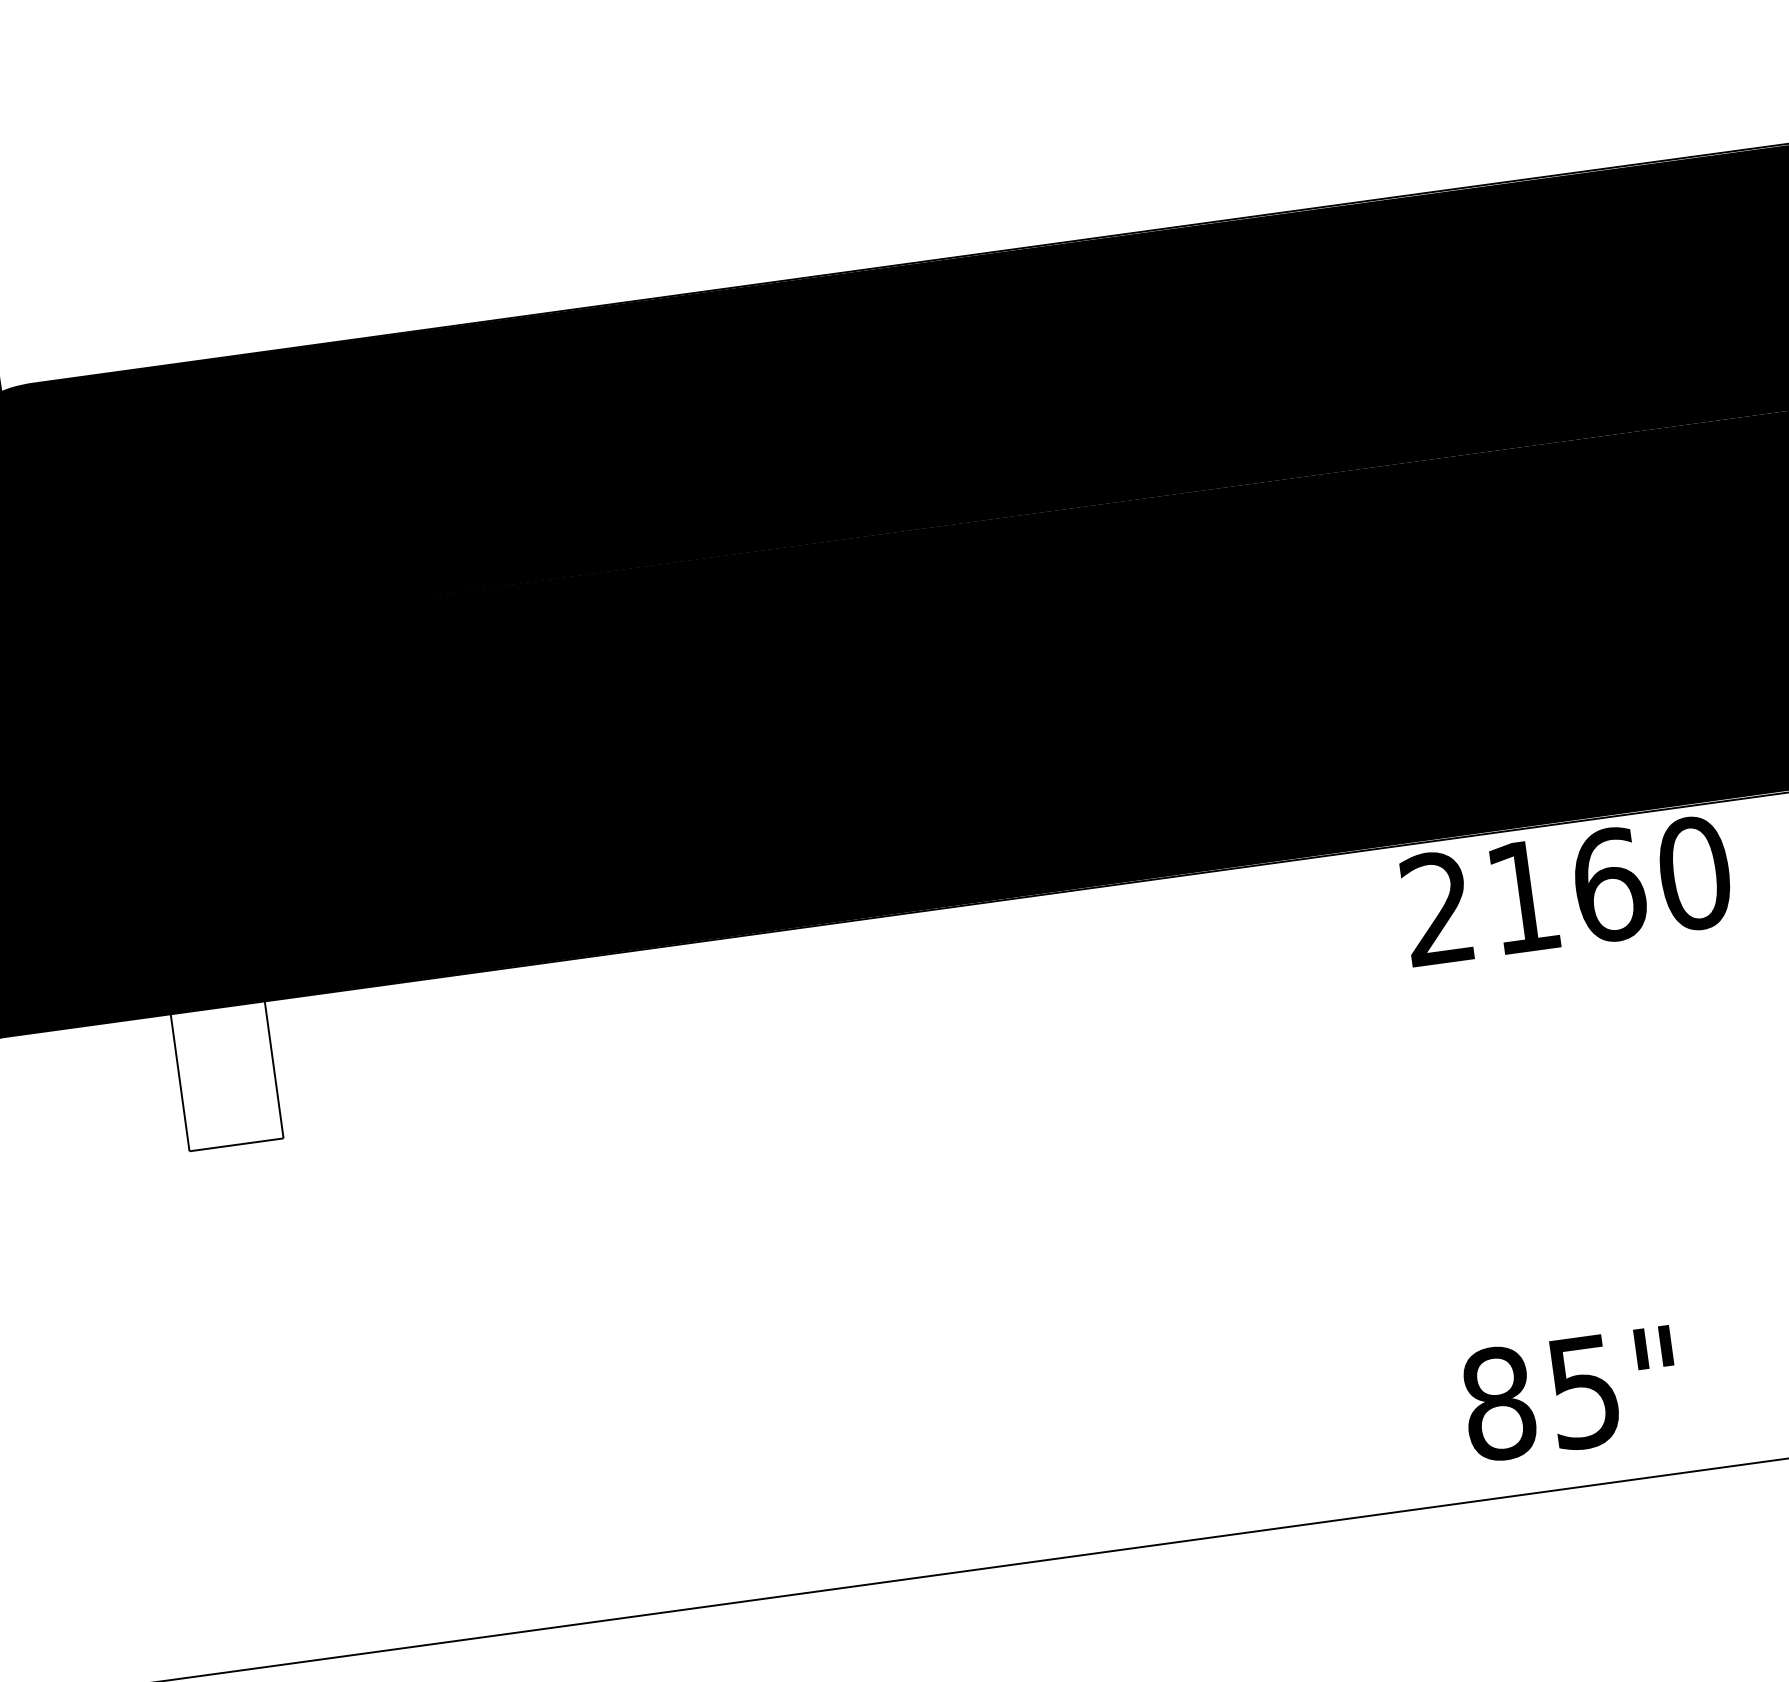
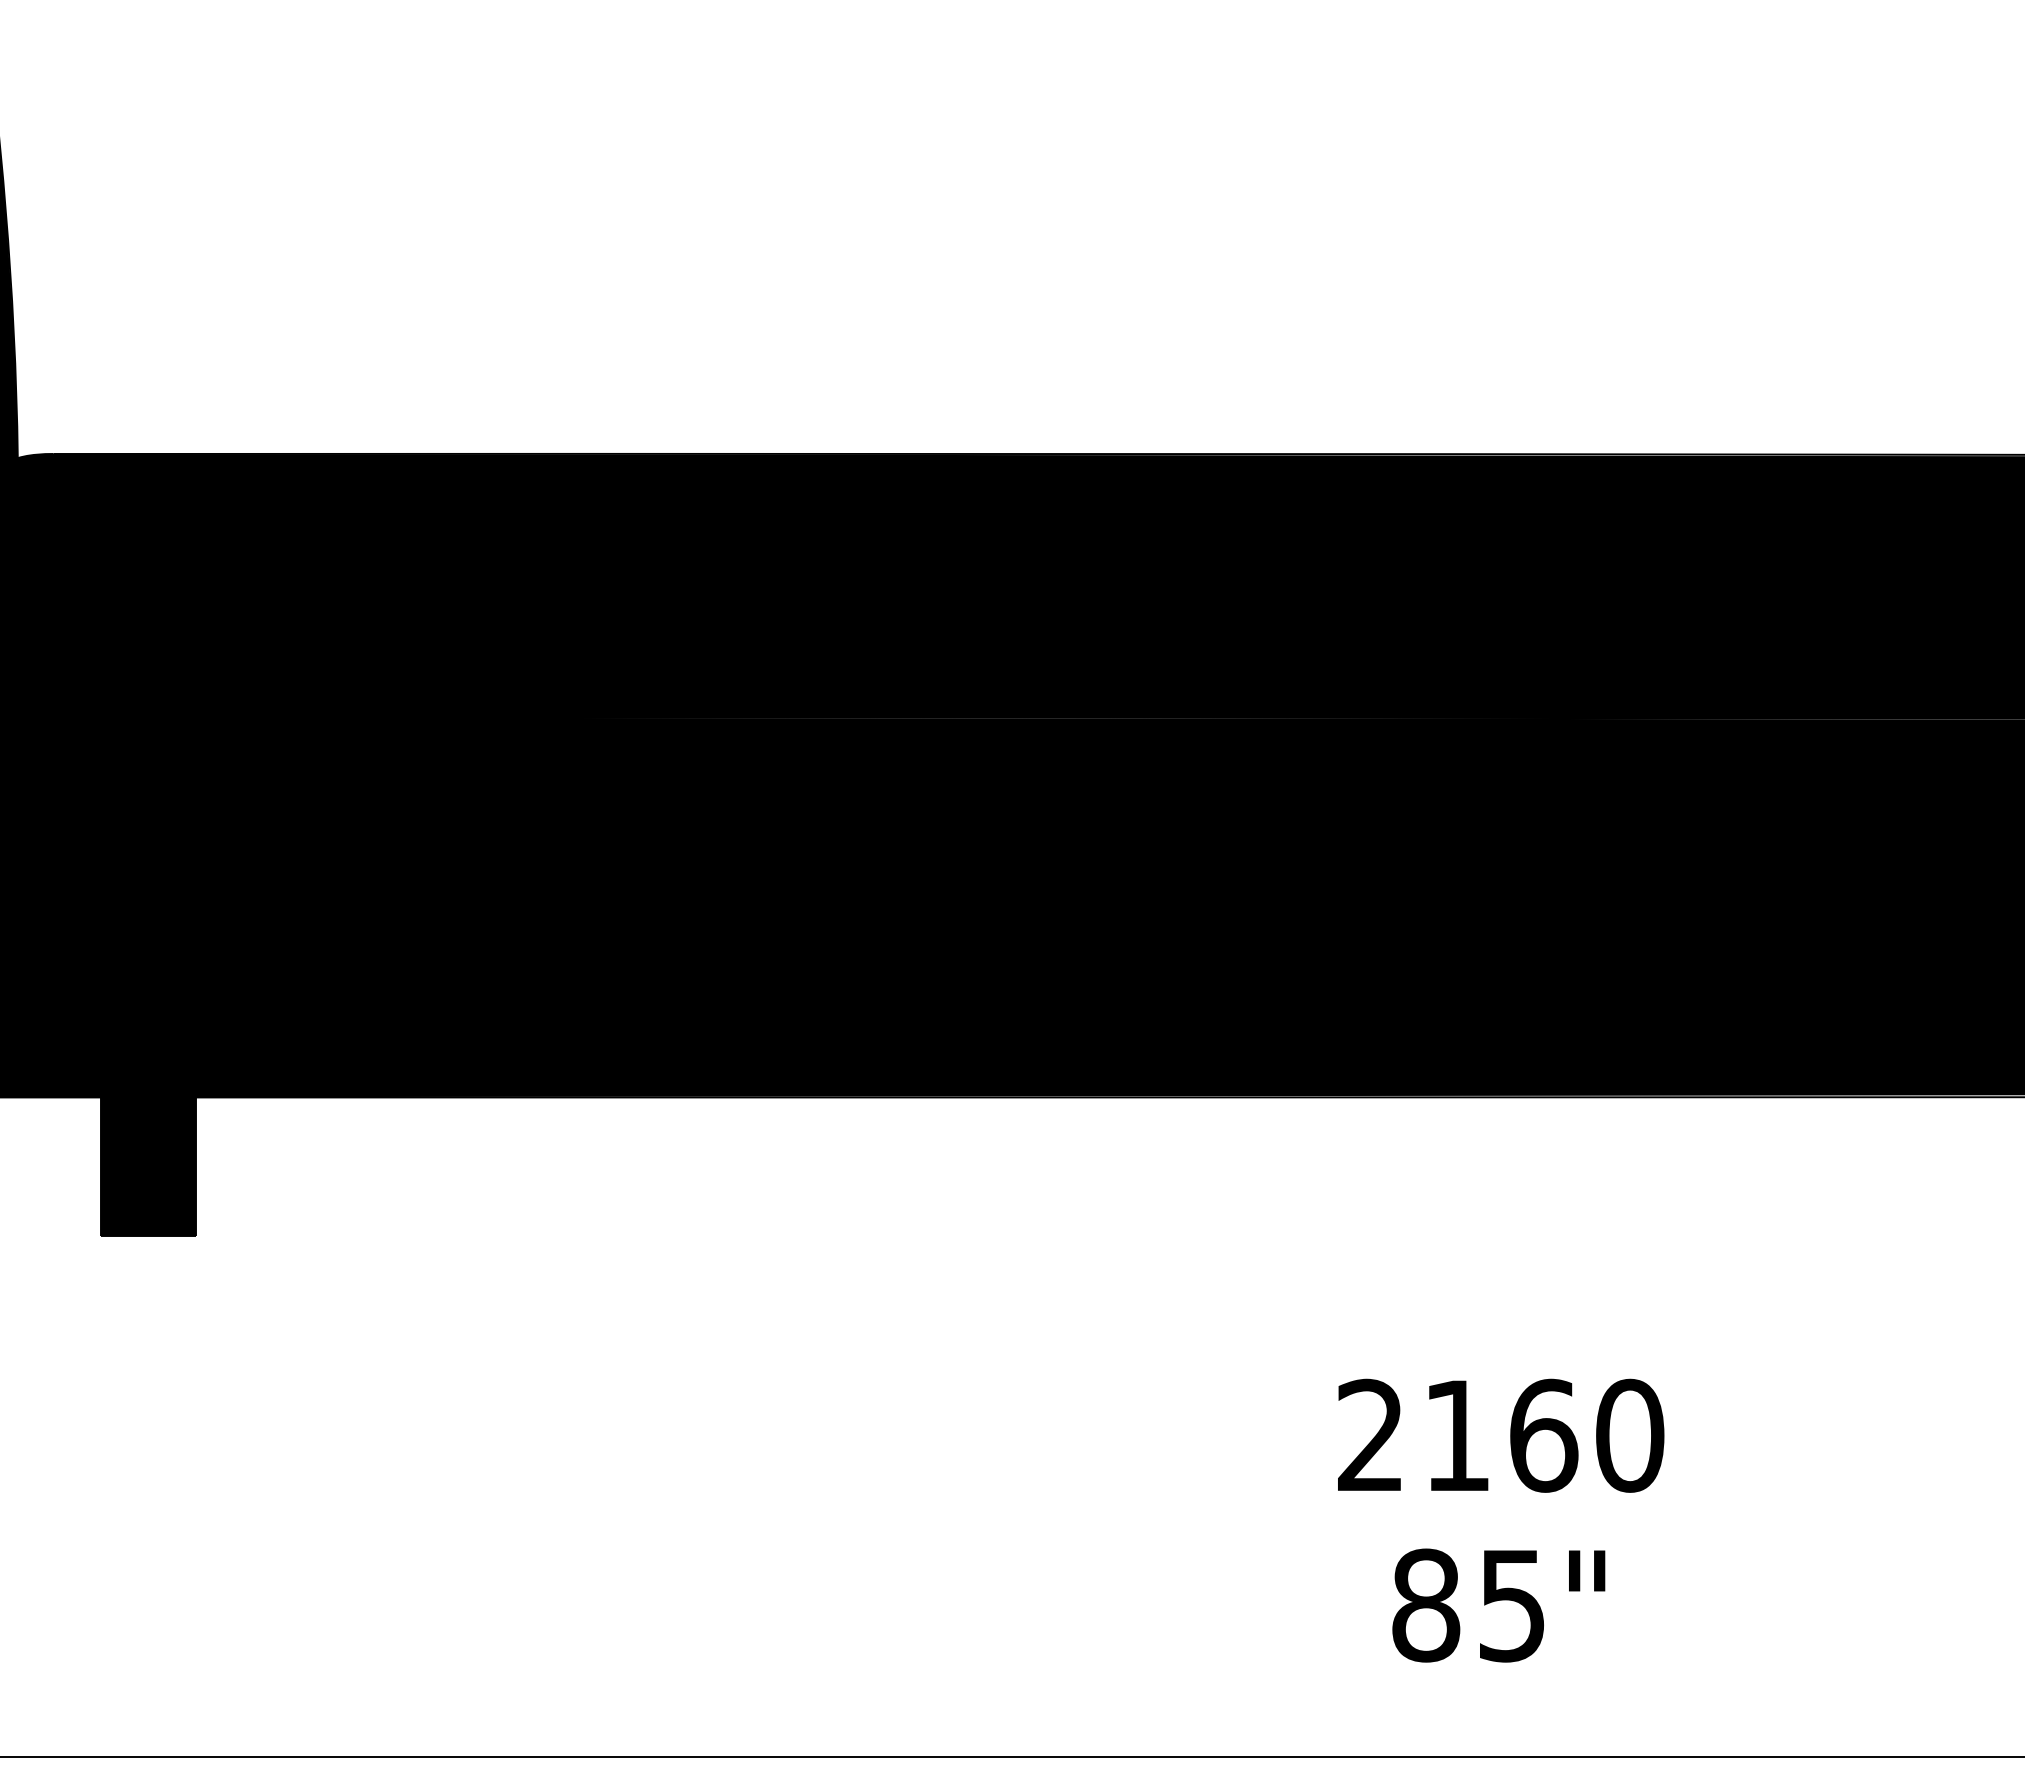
text: (1567, 890) -> (1501, 1435), moved
fill: (227, 1076) -> (148, 1166), added
text: (1570, 1393) -> (1498, 1605), moved

